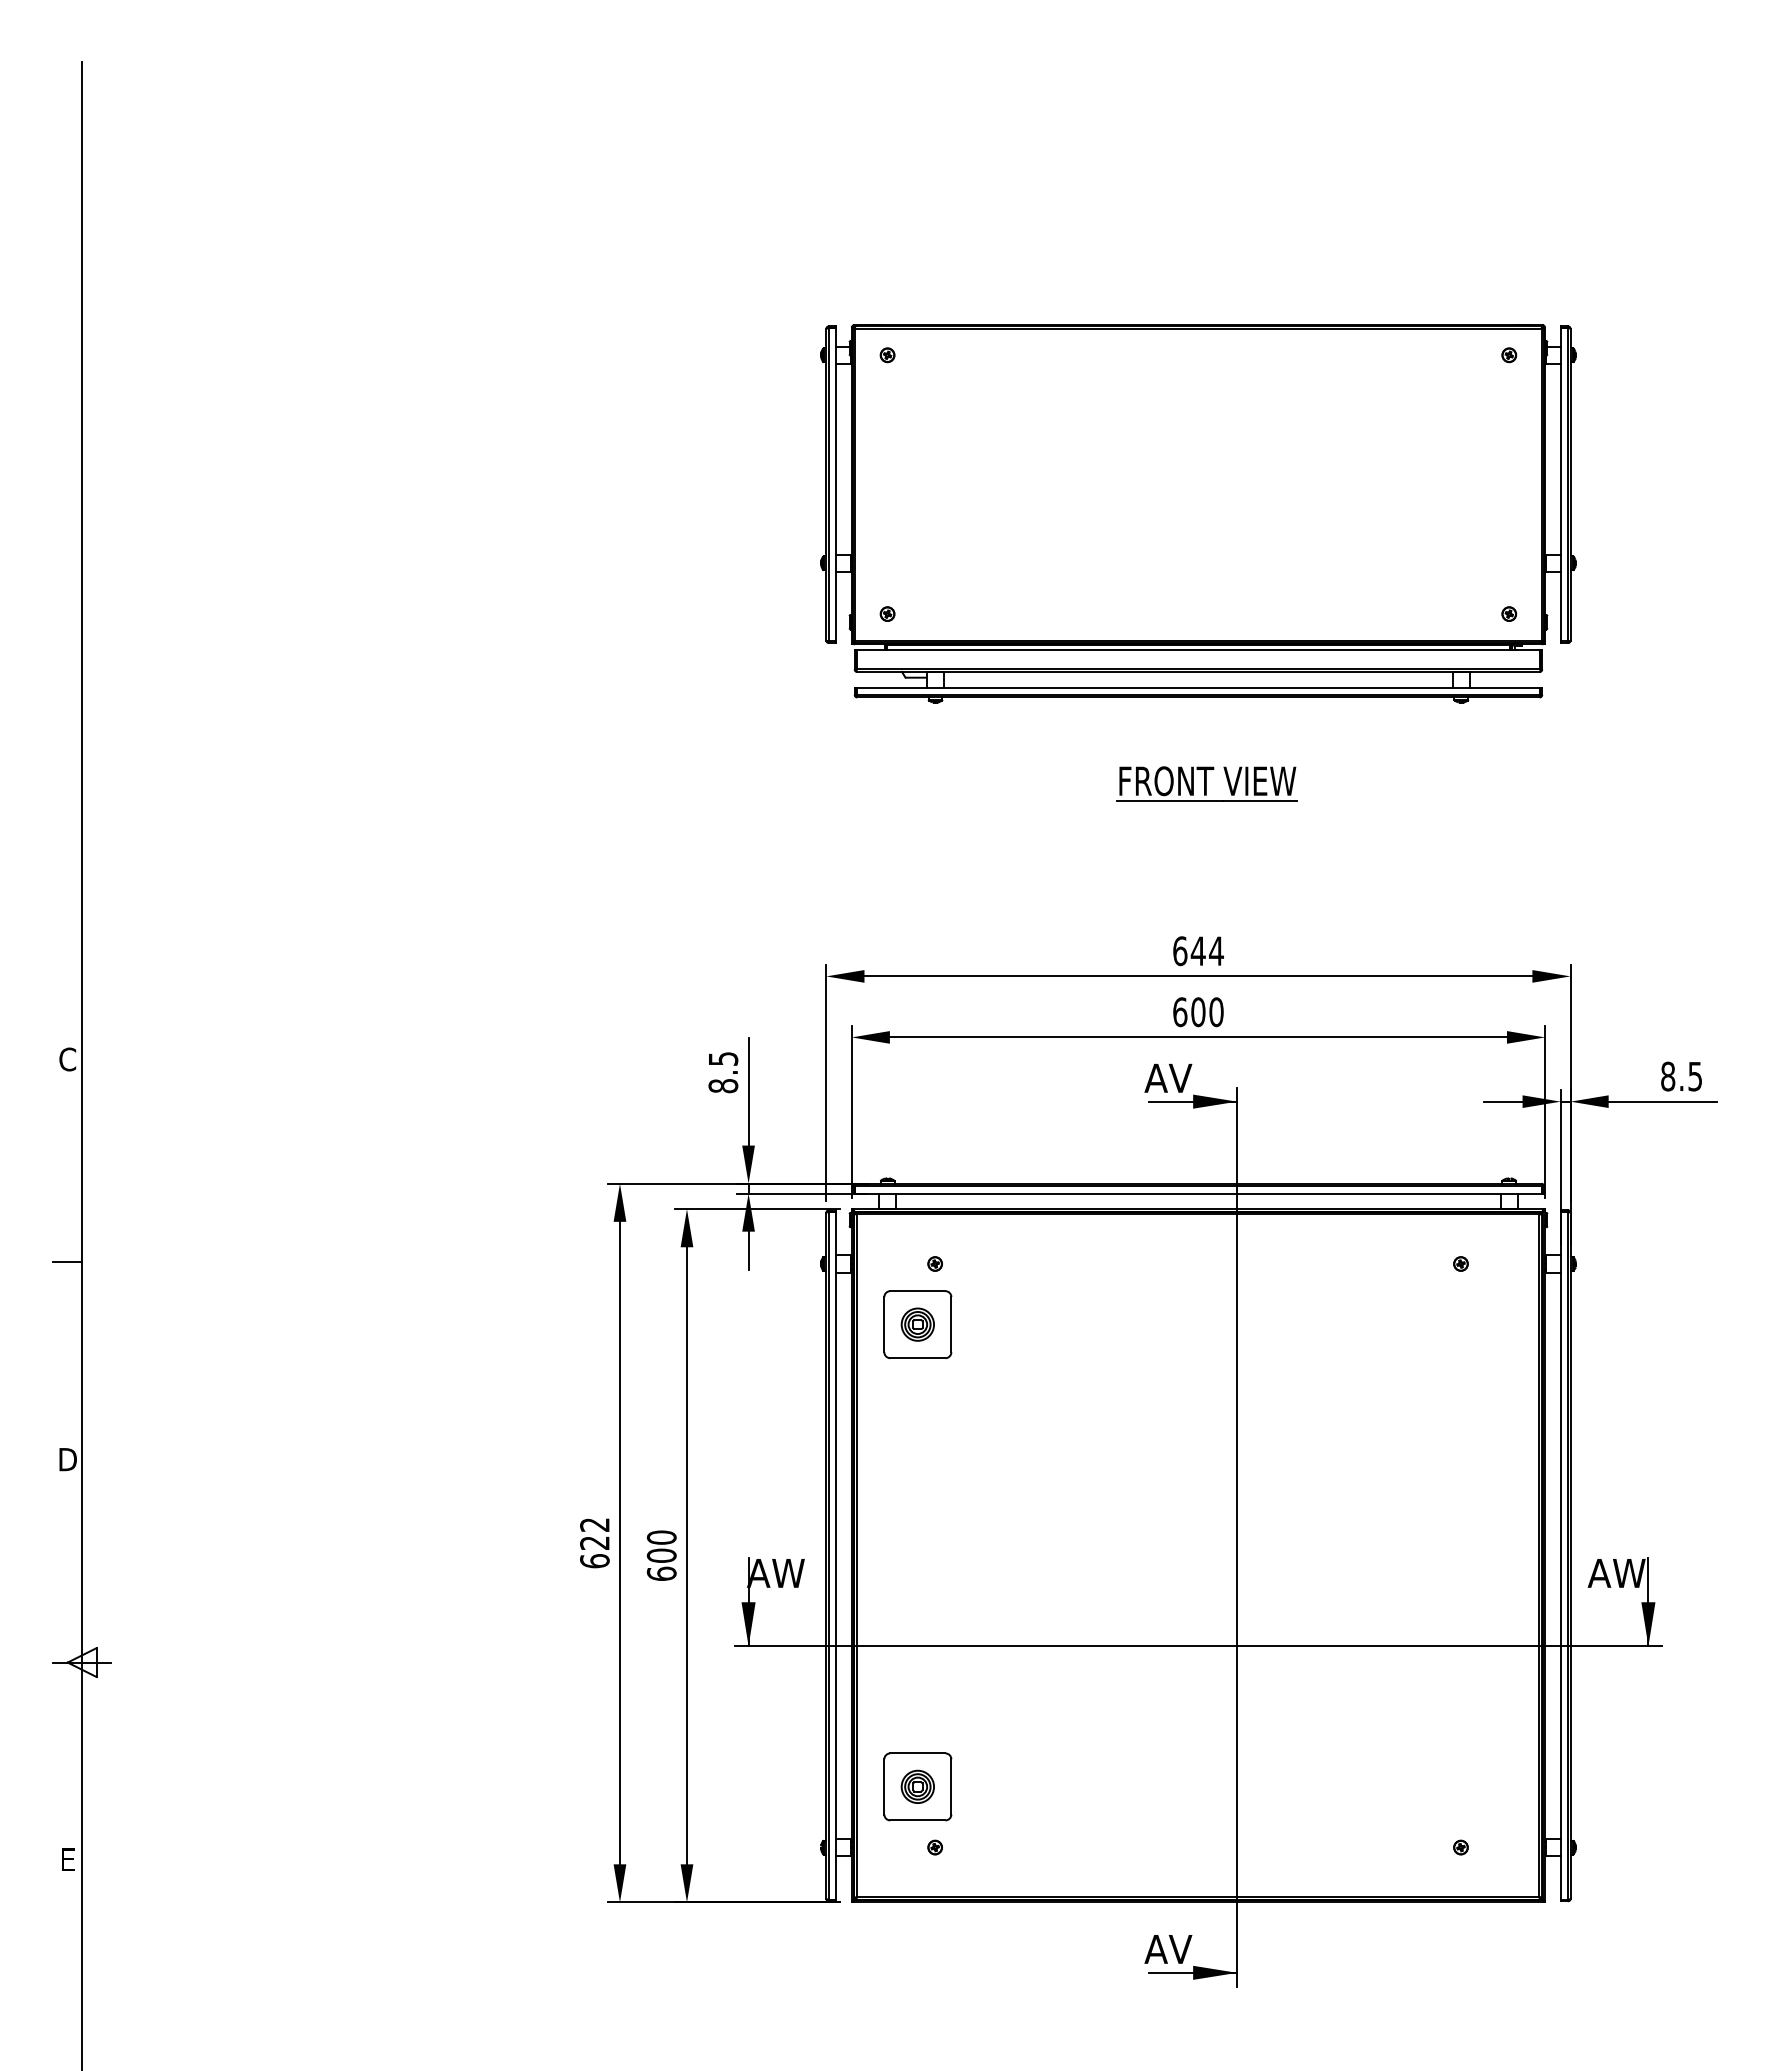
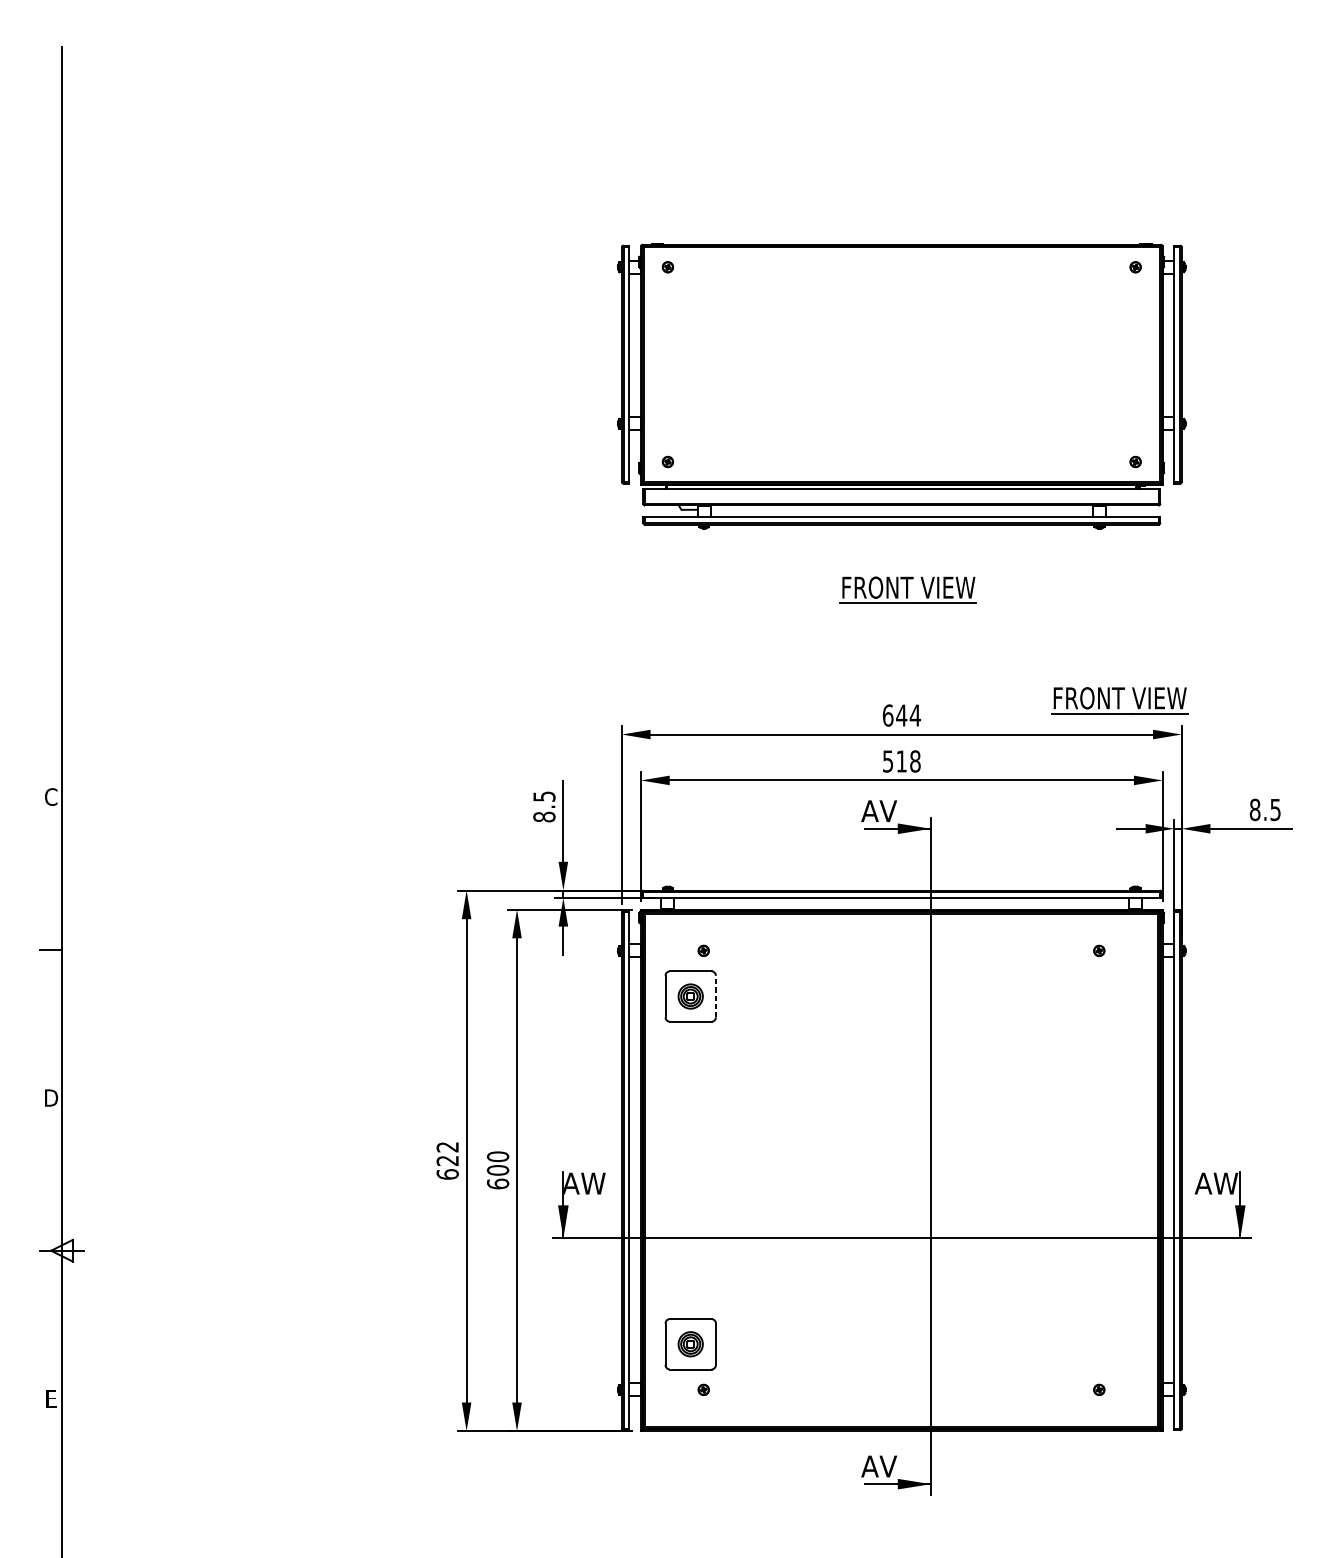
part: (1487, 930) -> (1119, 700), added
text: (1198, 1012) -> (901, 761), 600 -> 518
line: (951, 1324) -> (716, 996), solid -> dashed

